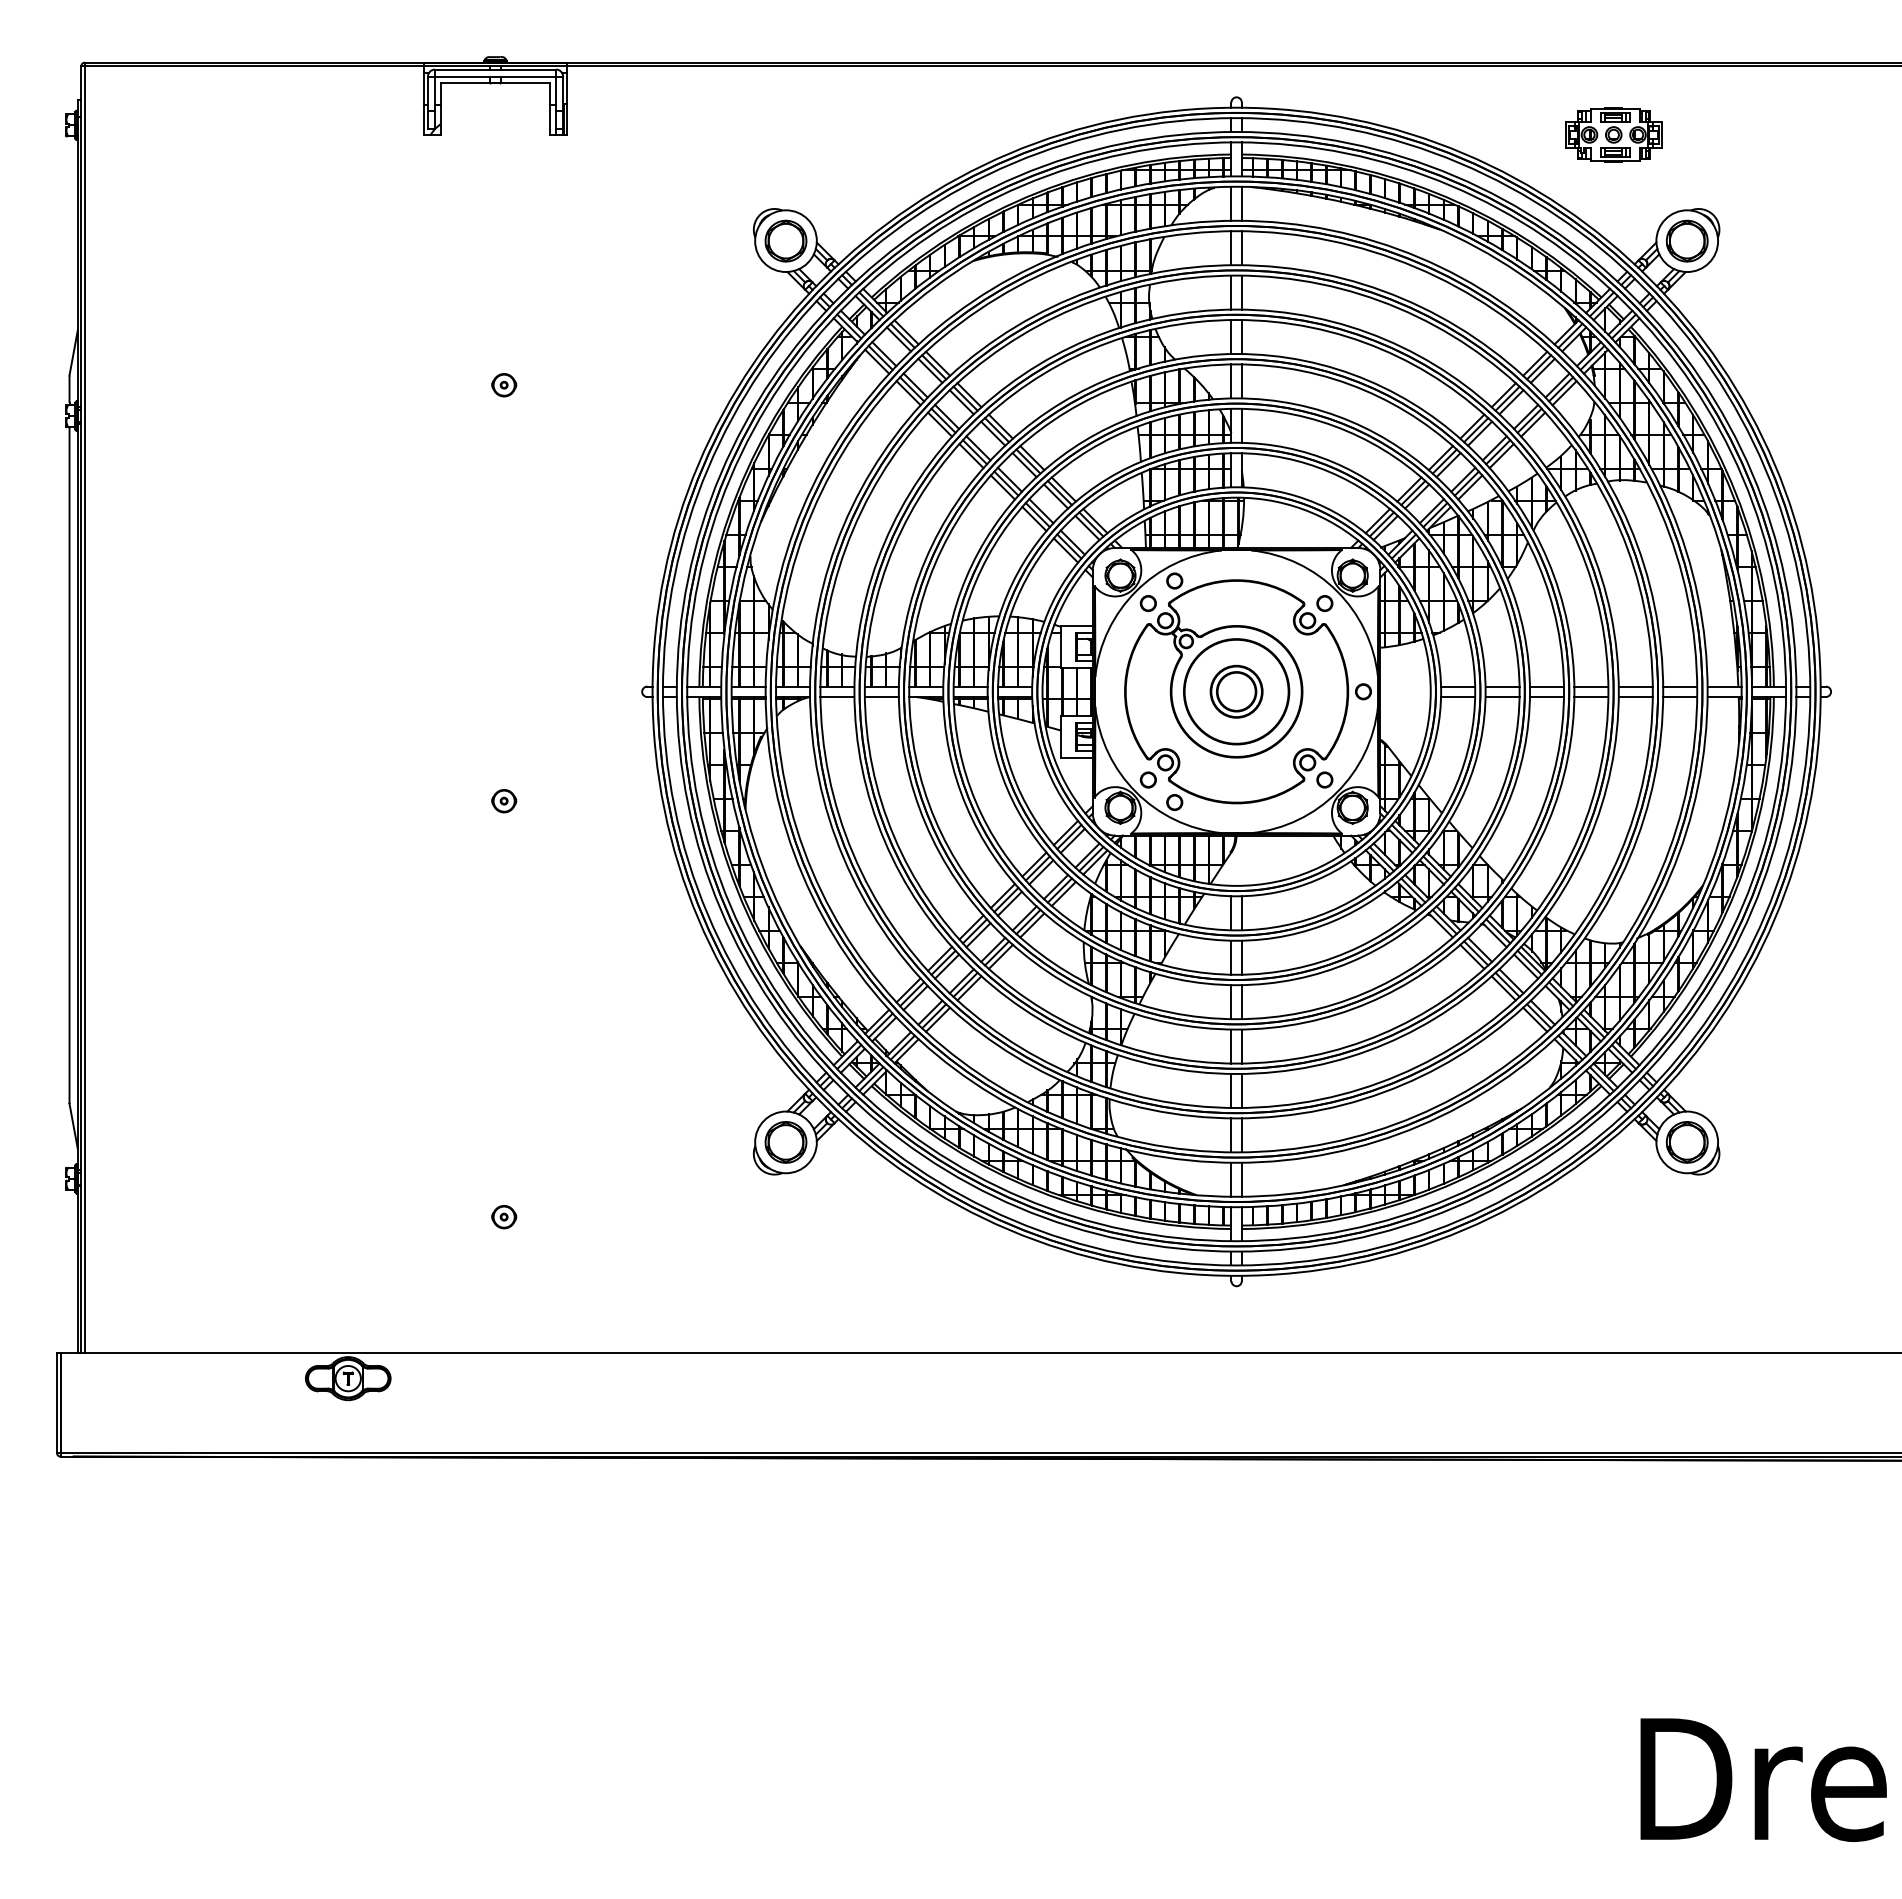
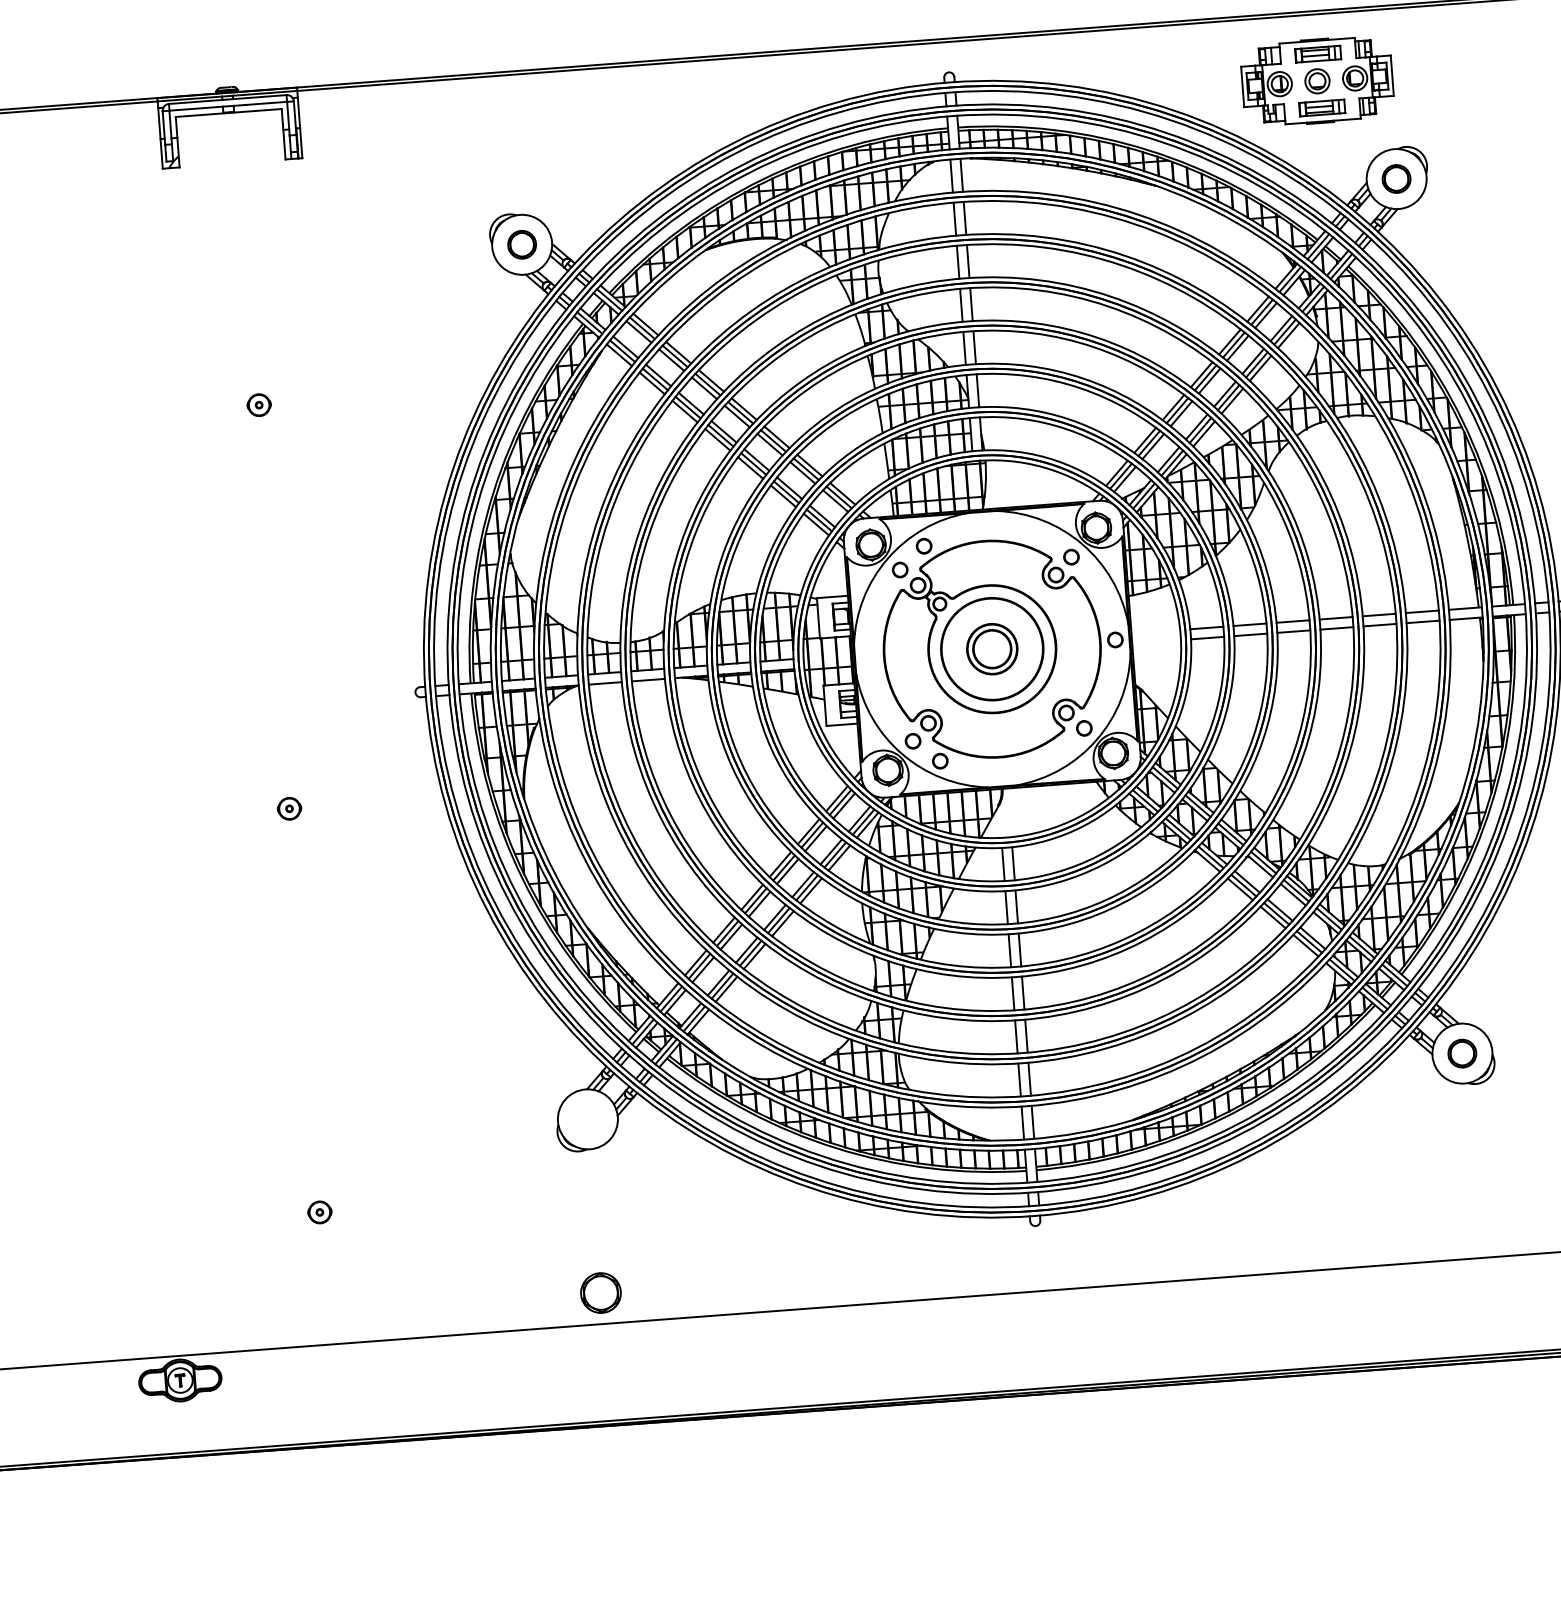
part: (1613, 134) -> (1317, 80), size x1.6
part: (785, 240) -> (521, 244), size x0.7
part: (1686, 240) -> (1395, 178), size x0.7
part: (785, 1142) -> (600, 1293), moved
part: (1686, 1142) -> (1461, 1053), size x0.7

